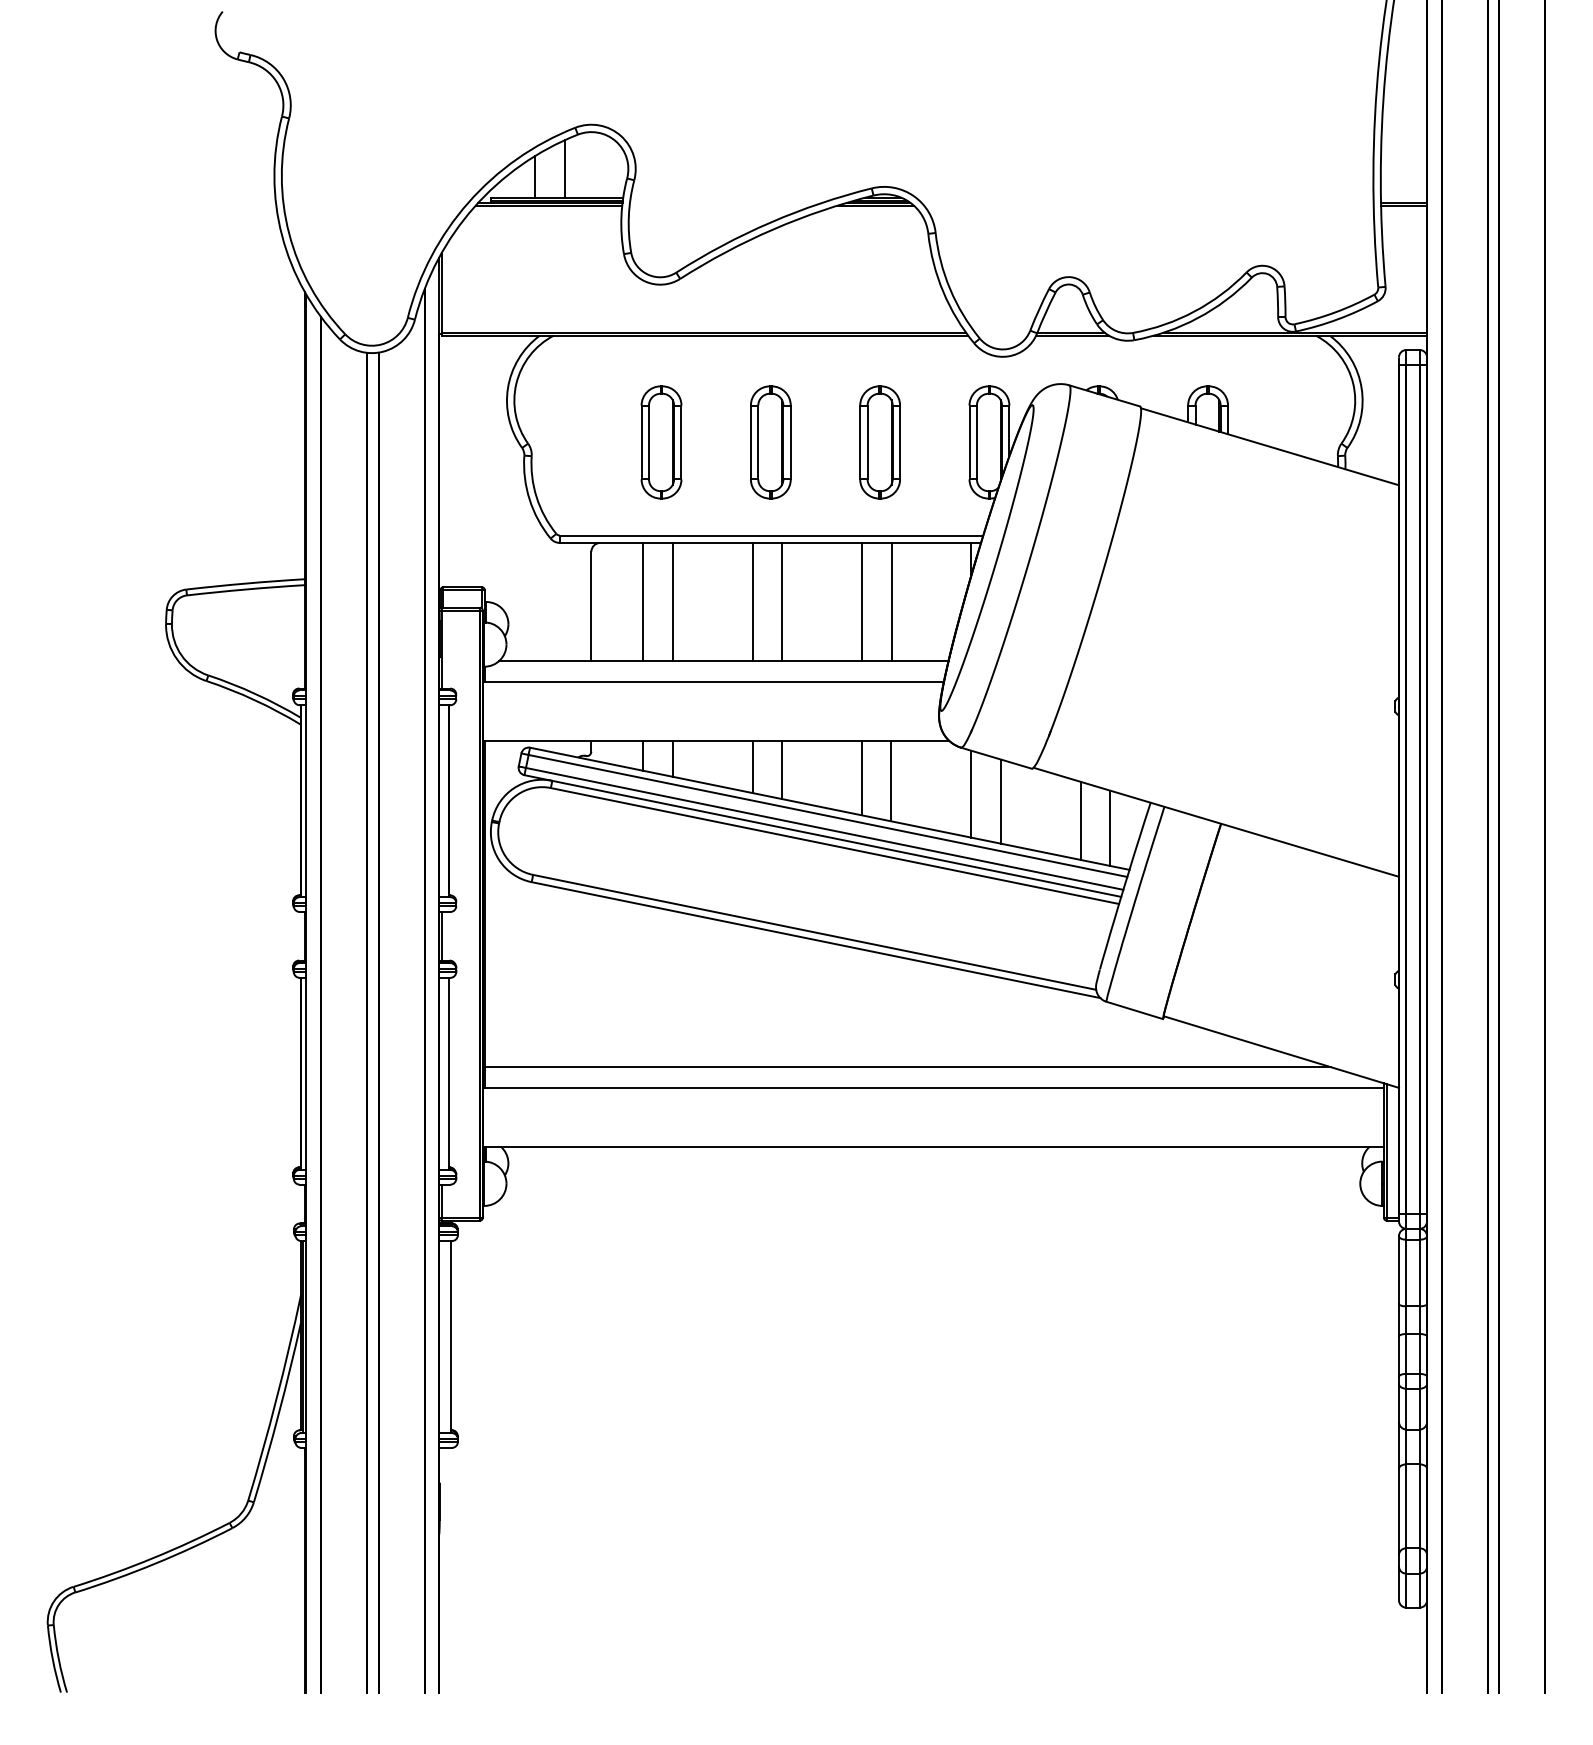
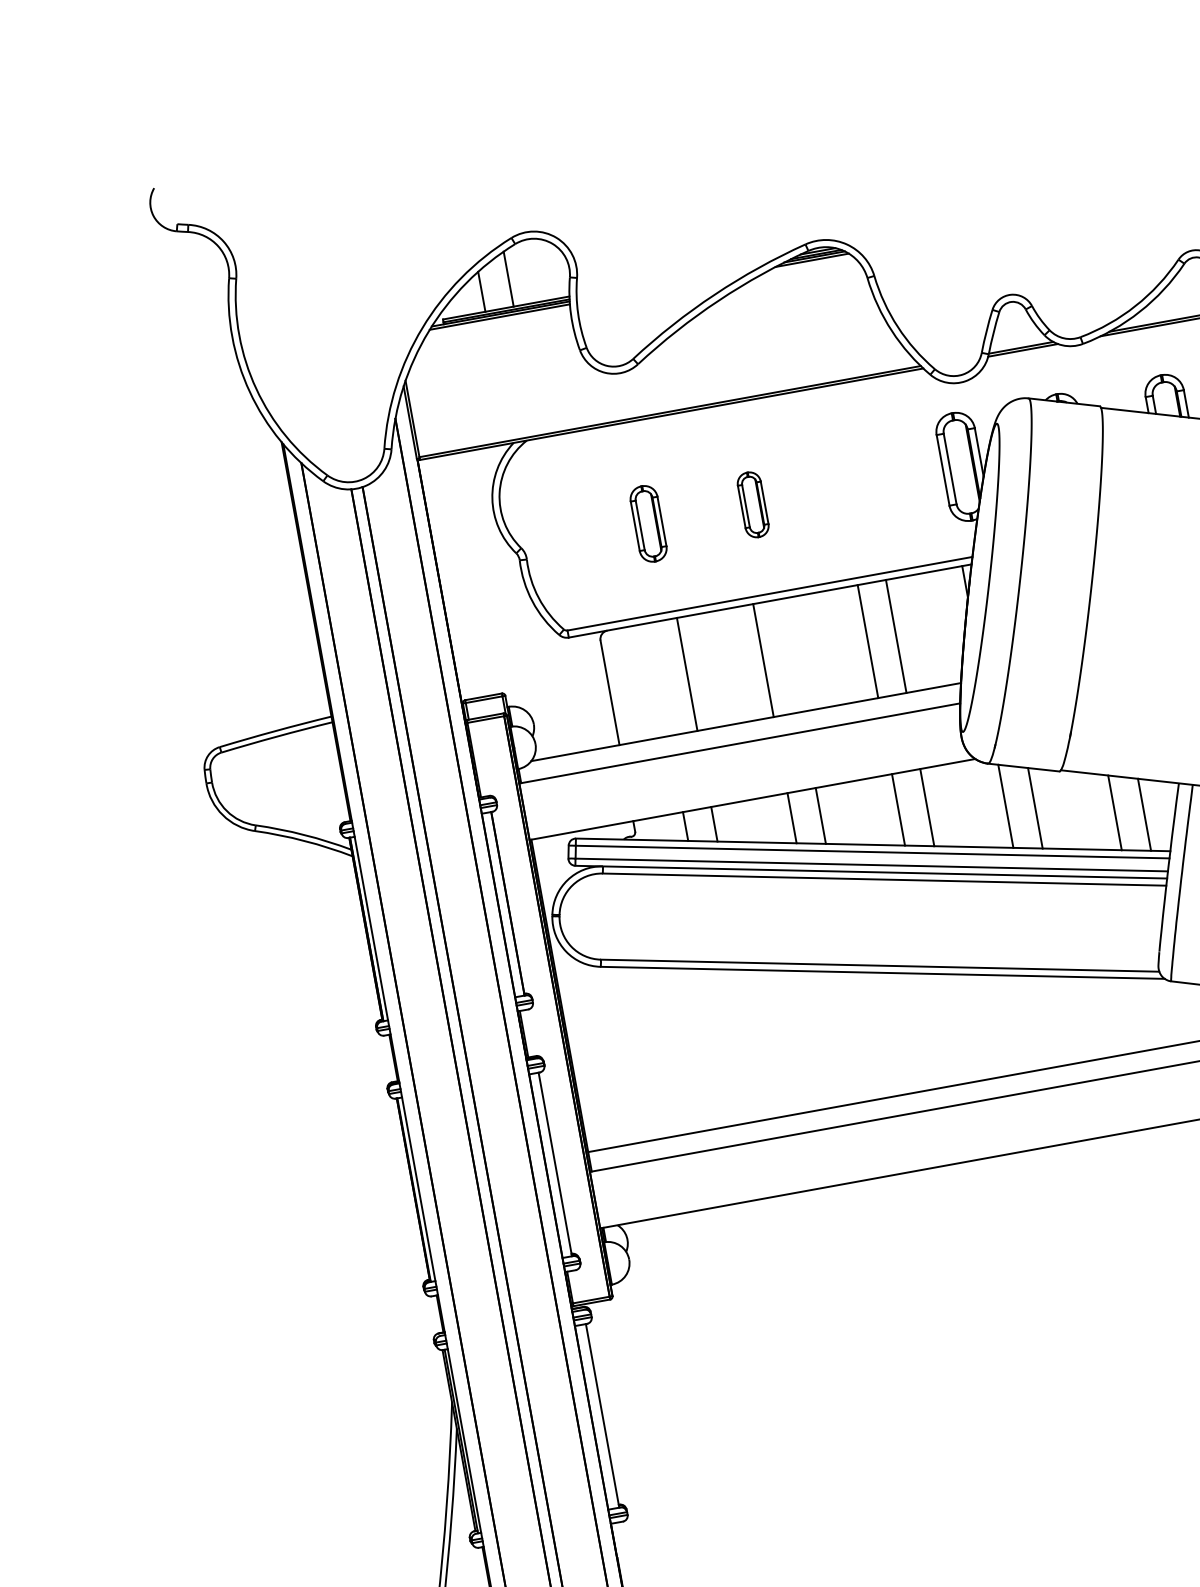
part: (661, 442) -> (648, 523), size x0.7
part: (770, 442) -> (752, 504), size x0.6
part: (879, 442) -> (857, 486), removed
line: (643, 601) -> (659, 679), removed
line: (782, 601) -> (791, 654), removed

